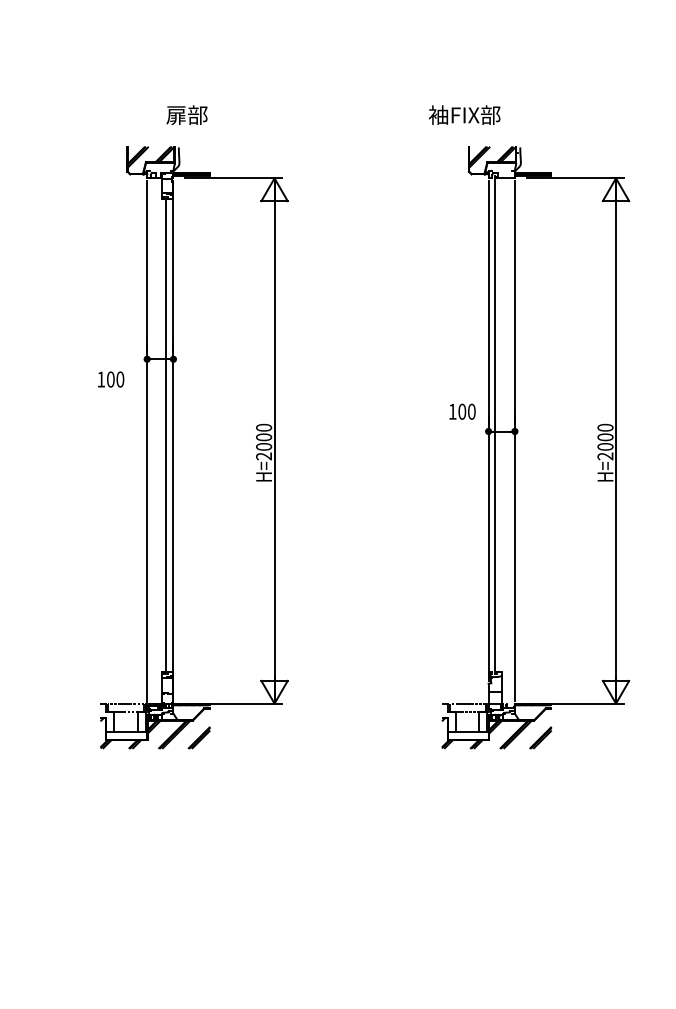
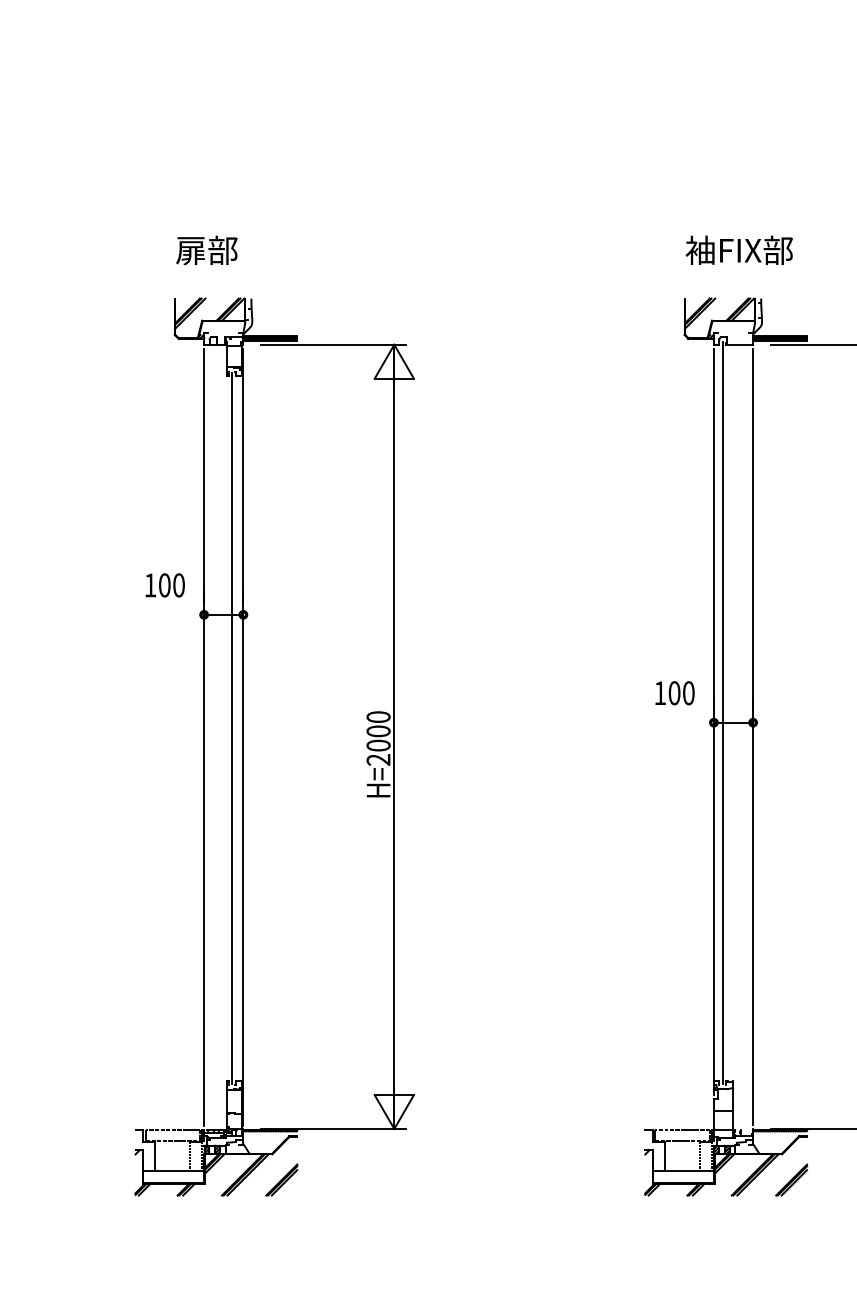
text: (186, 114) -> (206, 249), moved
text: (464, 114) -> (739, 249), moved
text: (111, 379) -> (165, 585), moved

